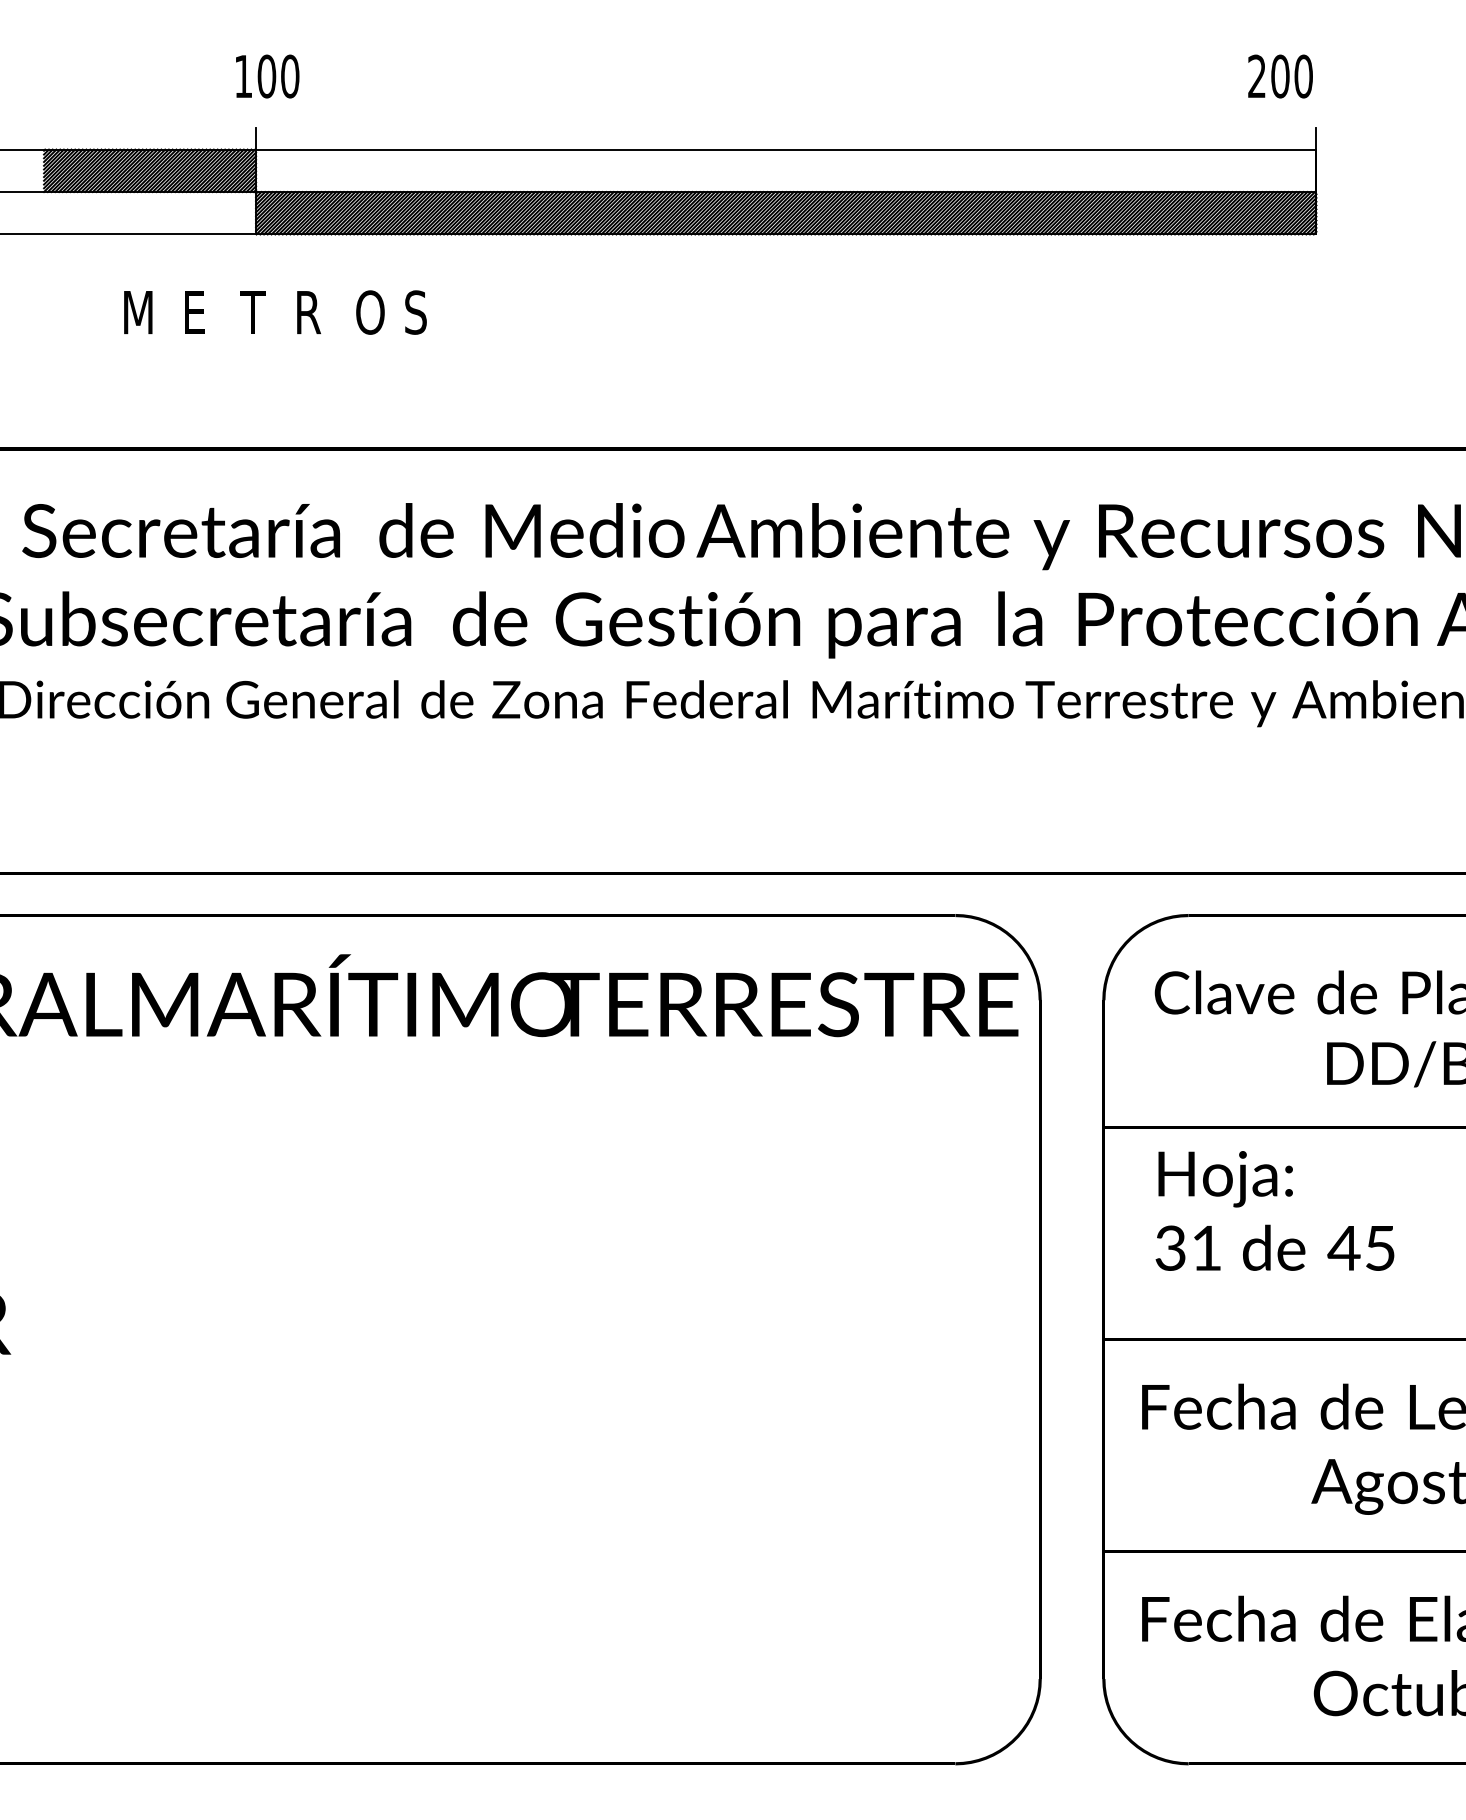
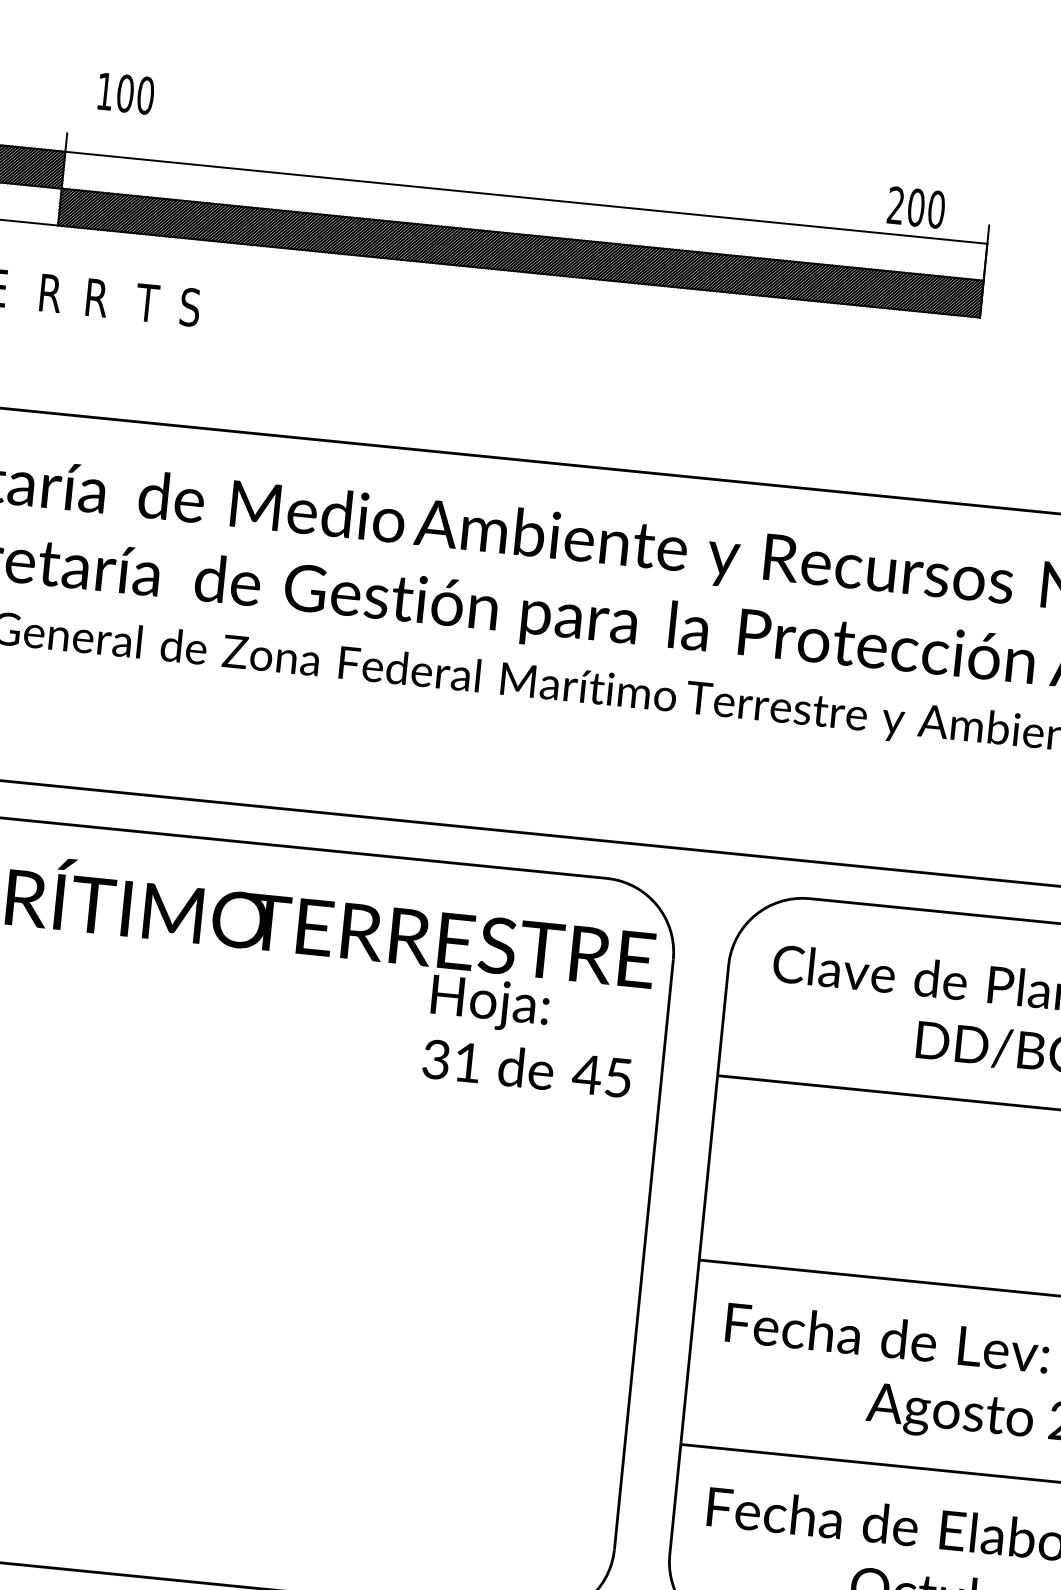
text: (267, 76) -> (126, 93), moved
text: (1280, 76) -> (916, 207), moved
text: (253, 312) -> (49, 293), T -> R
text: (369, 312) -> (149, 303), O -> T
text: (1274, 1210) -> (529, 1035), moved

